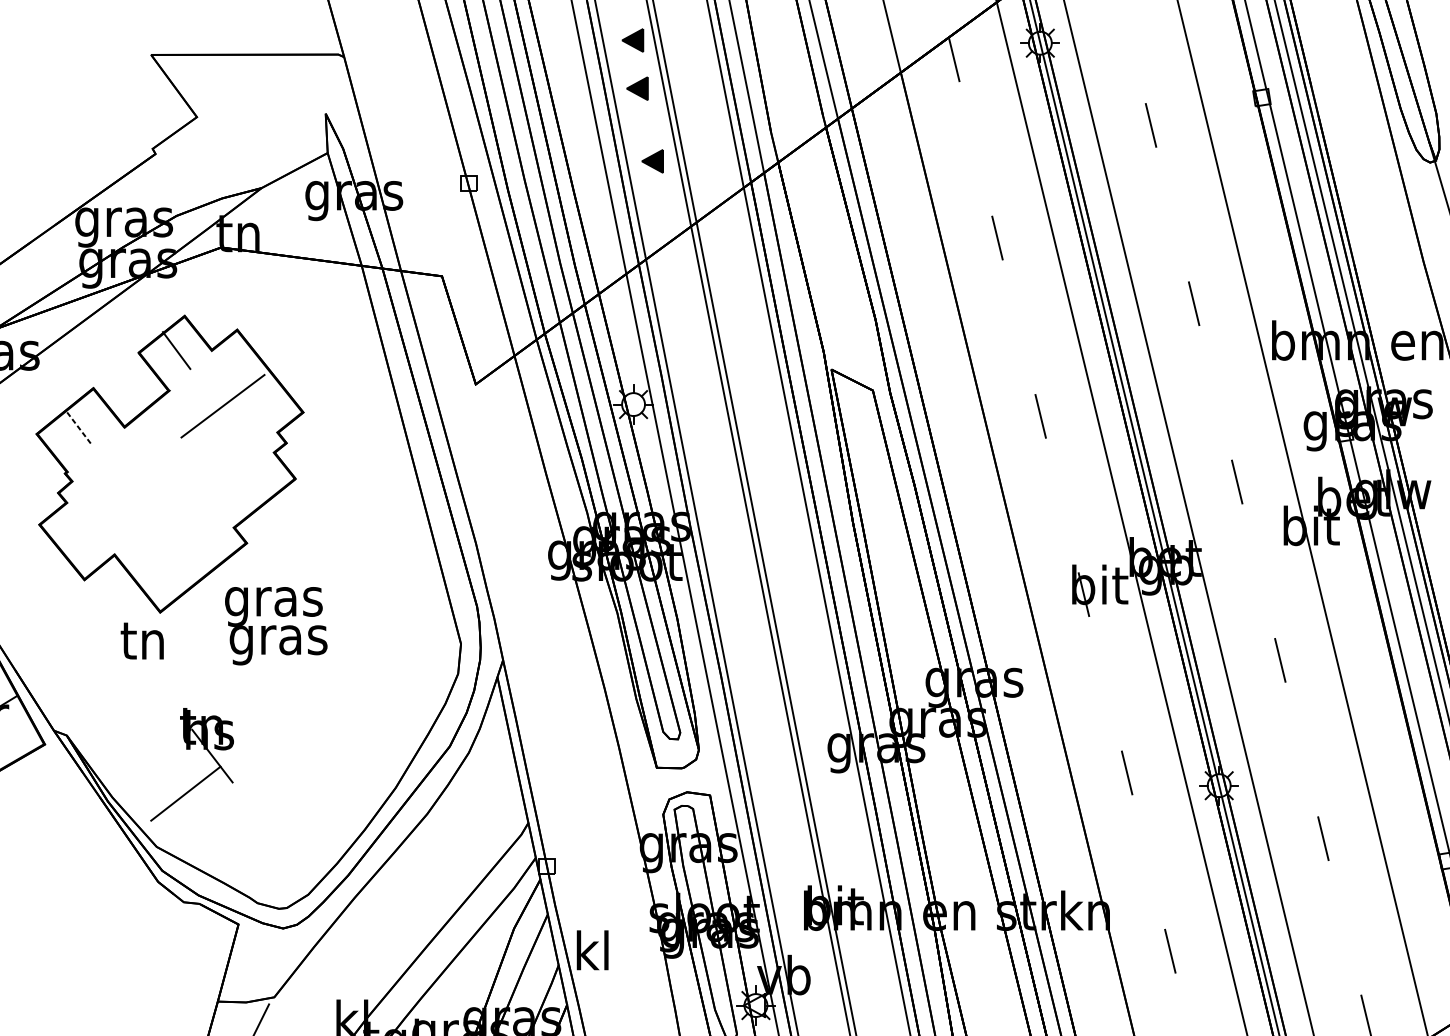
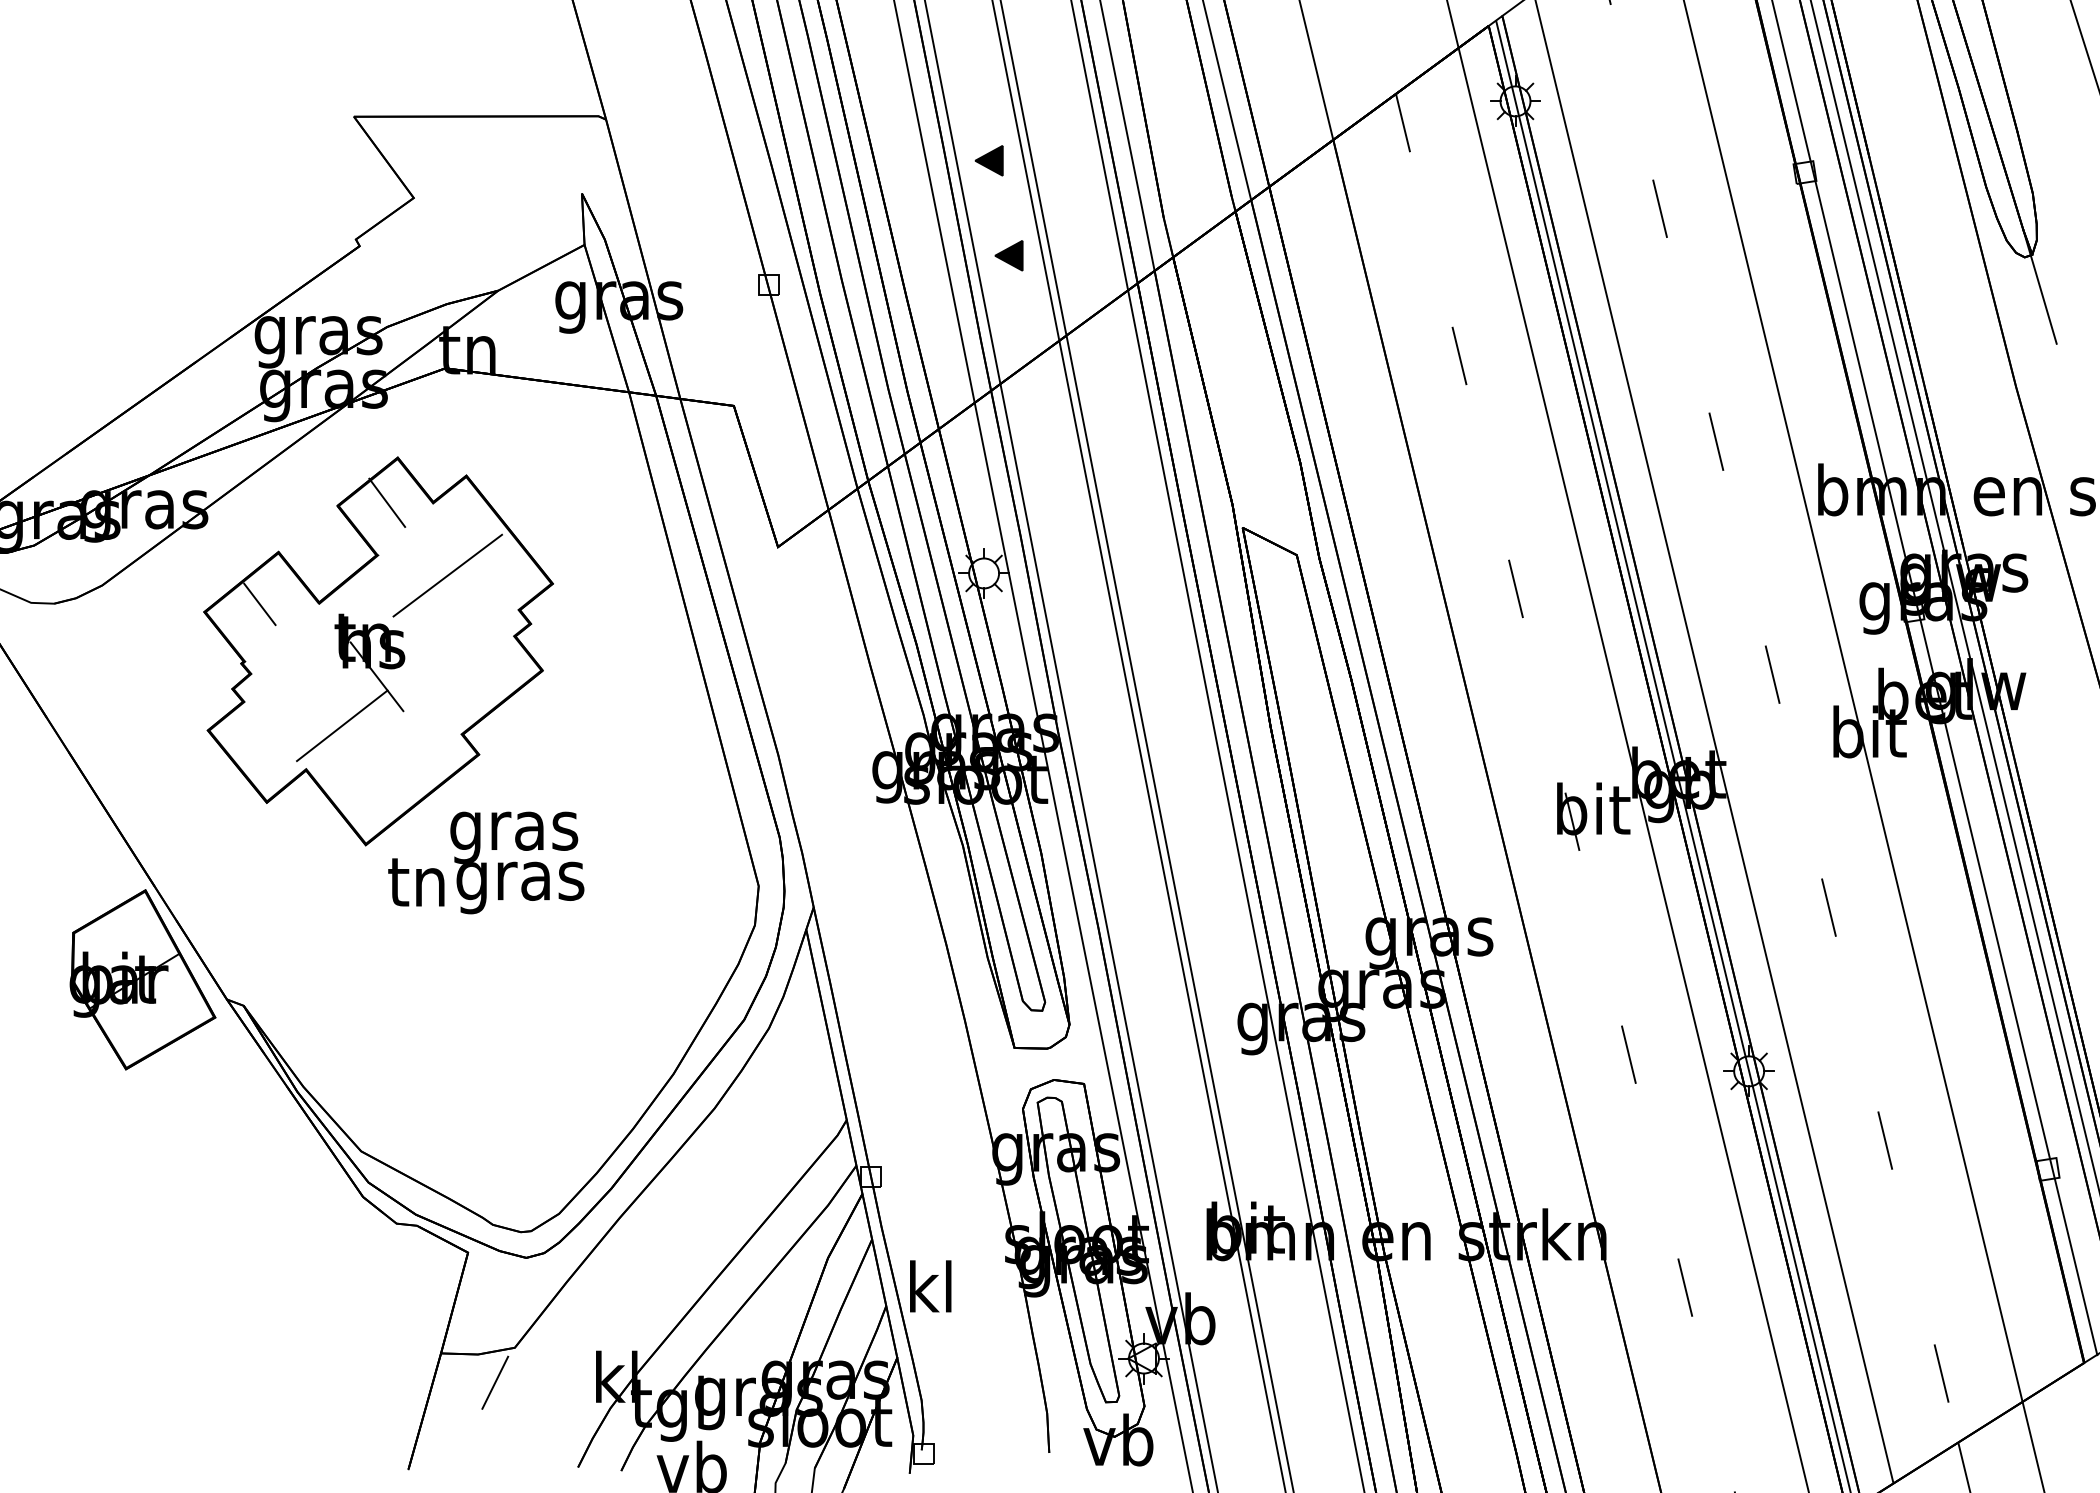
part: (632, 40) -> (982, 97), removed
line: (78, 428) -> (259, 604), dashed -> solid
text: (142, 641) -> (416, 882), moved
part: (190, 749) -> (348, 668), moved

